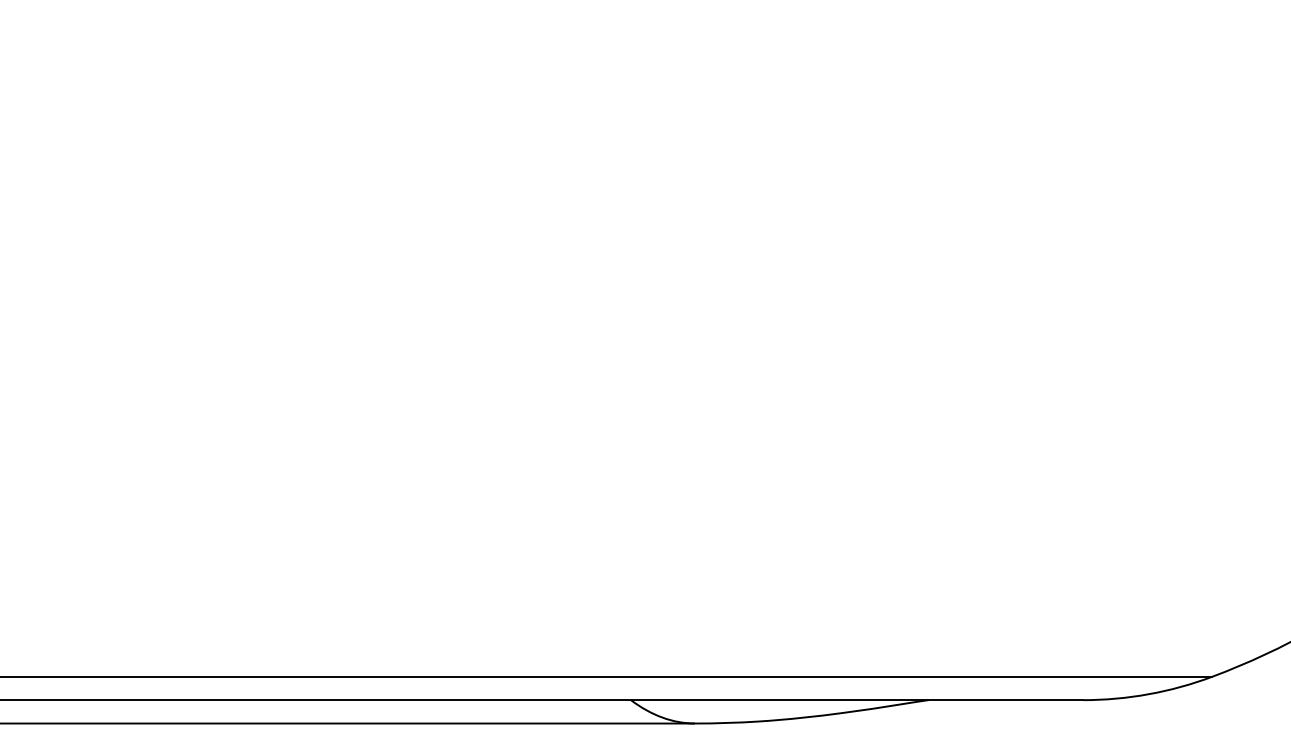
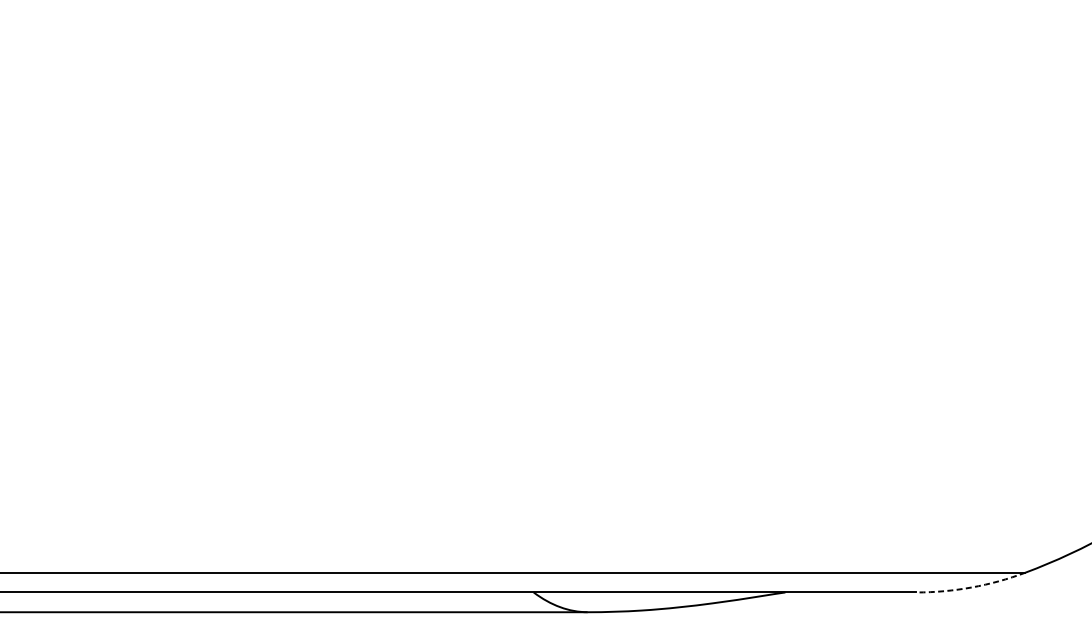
arc: (1148, 694) -> (971, 587), solid -> dashed

